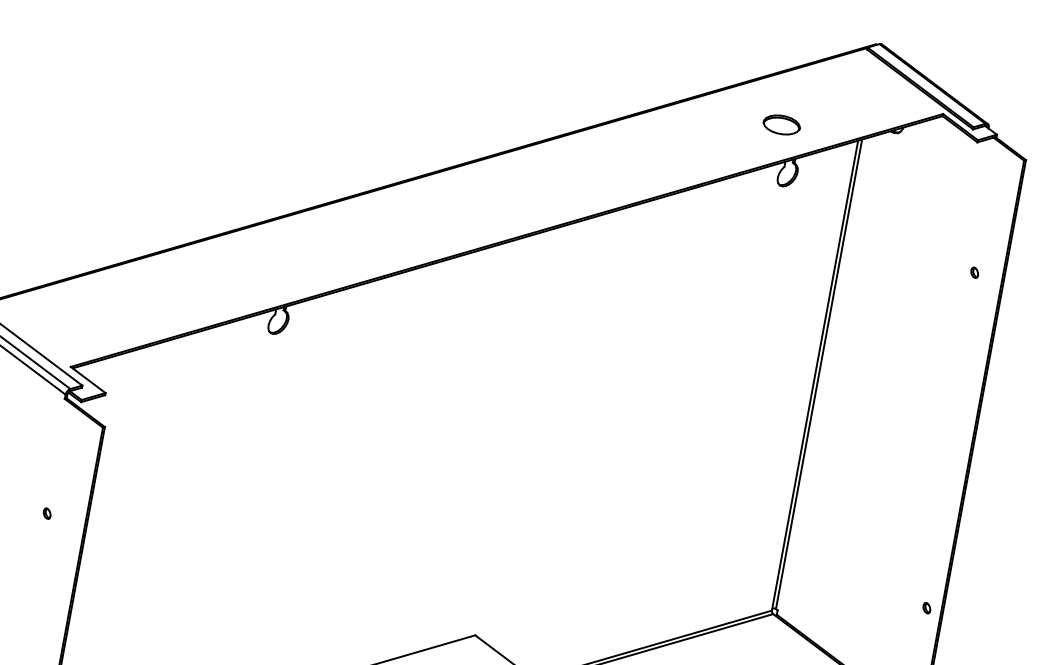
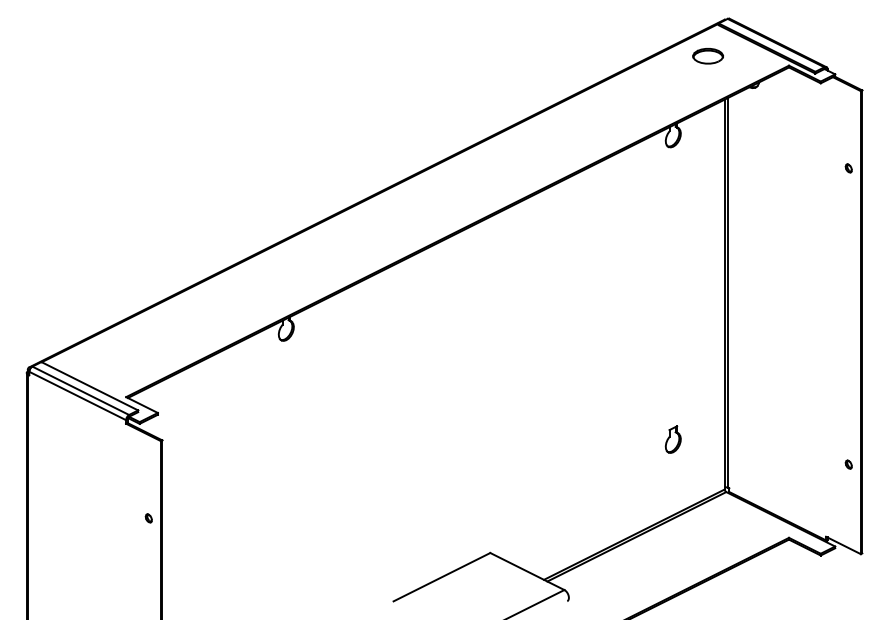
part: (780, 125) -> (707, 56), moved
part: (974, 272) -> (848, 168), moved
part: (46, 513) -> (148, 518), moved
part: (719, 538) -> (672, 439), added

